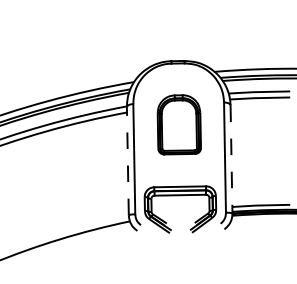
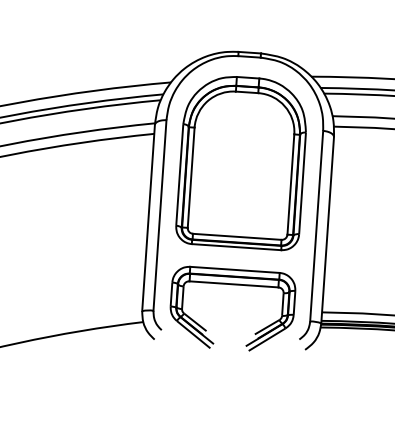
part: (179, 124) -> (243, 162), size x1.67
line: (231, 159) -> (327, 230), dashed -> solid
line: (127, 161) -> (147, 218), dashed -> solid

